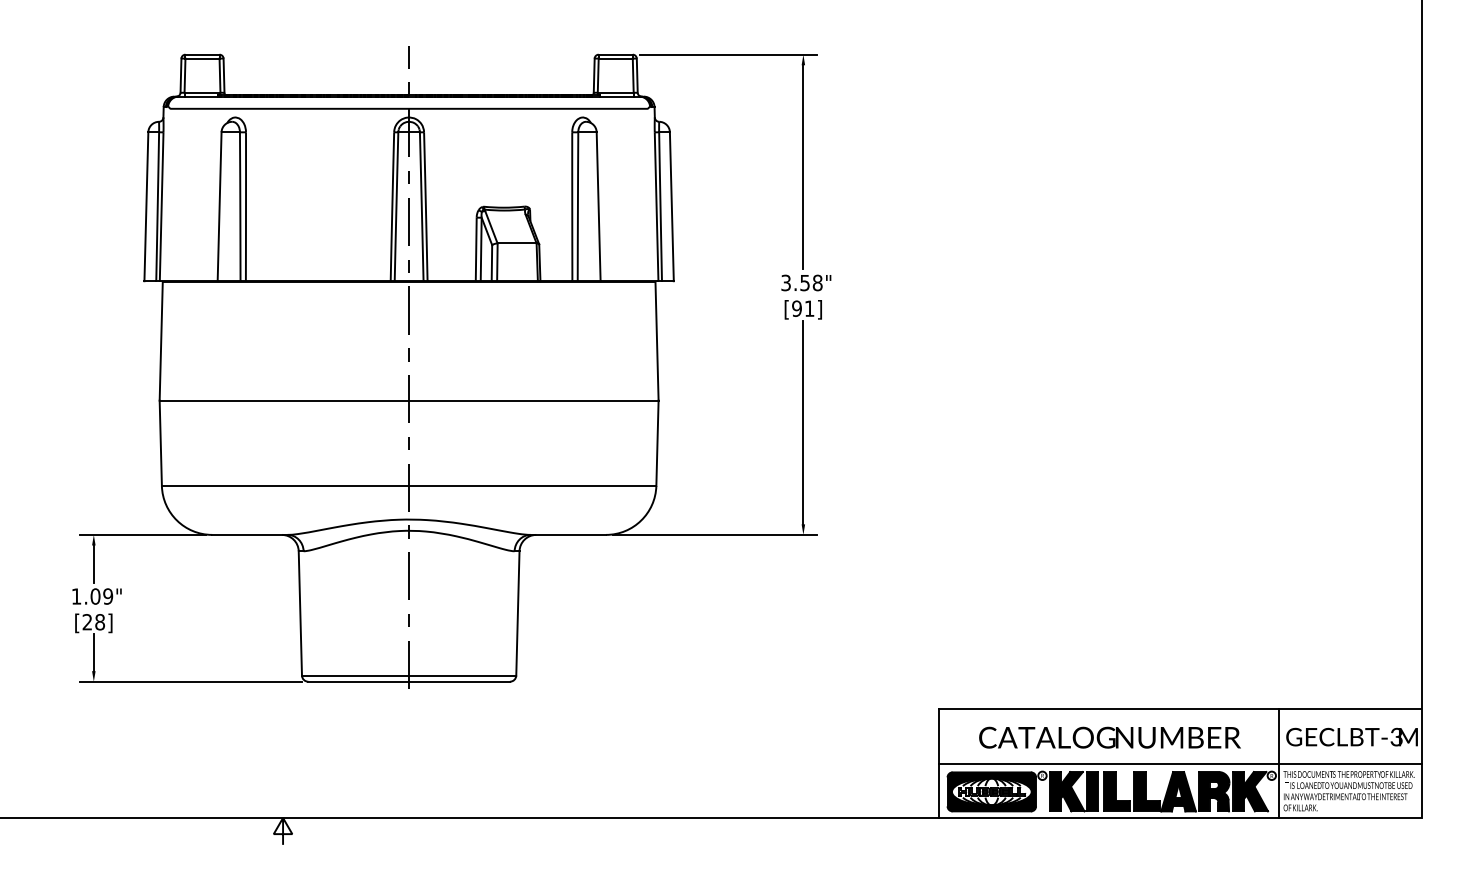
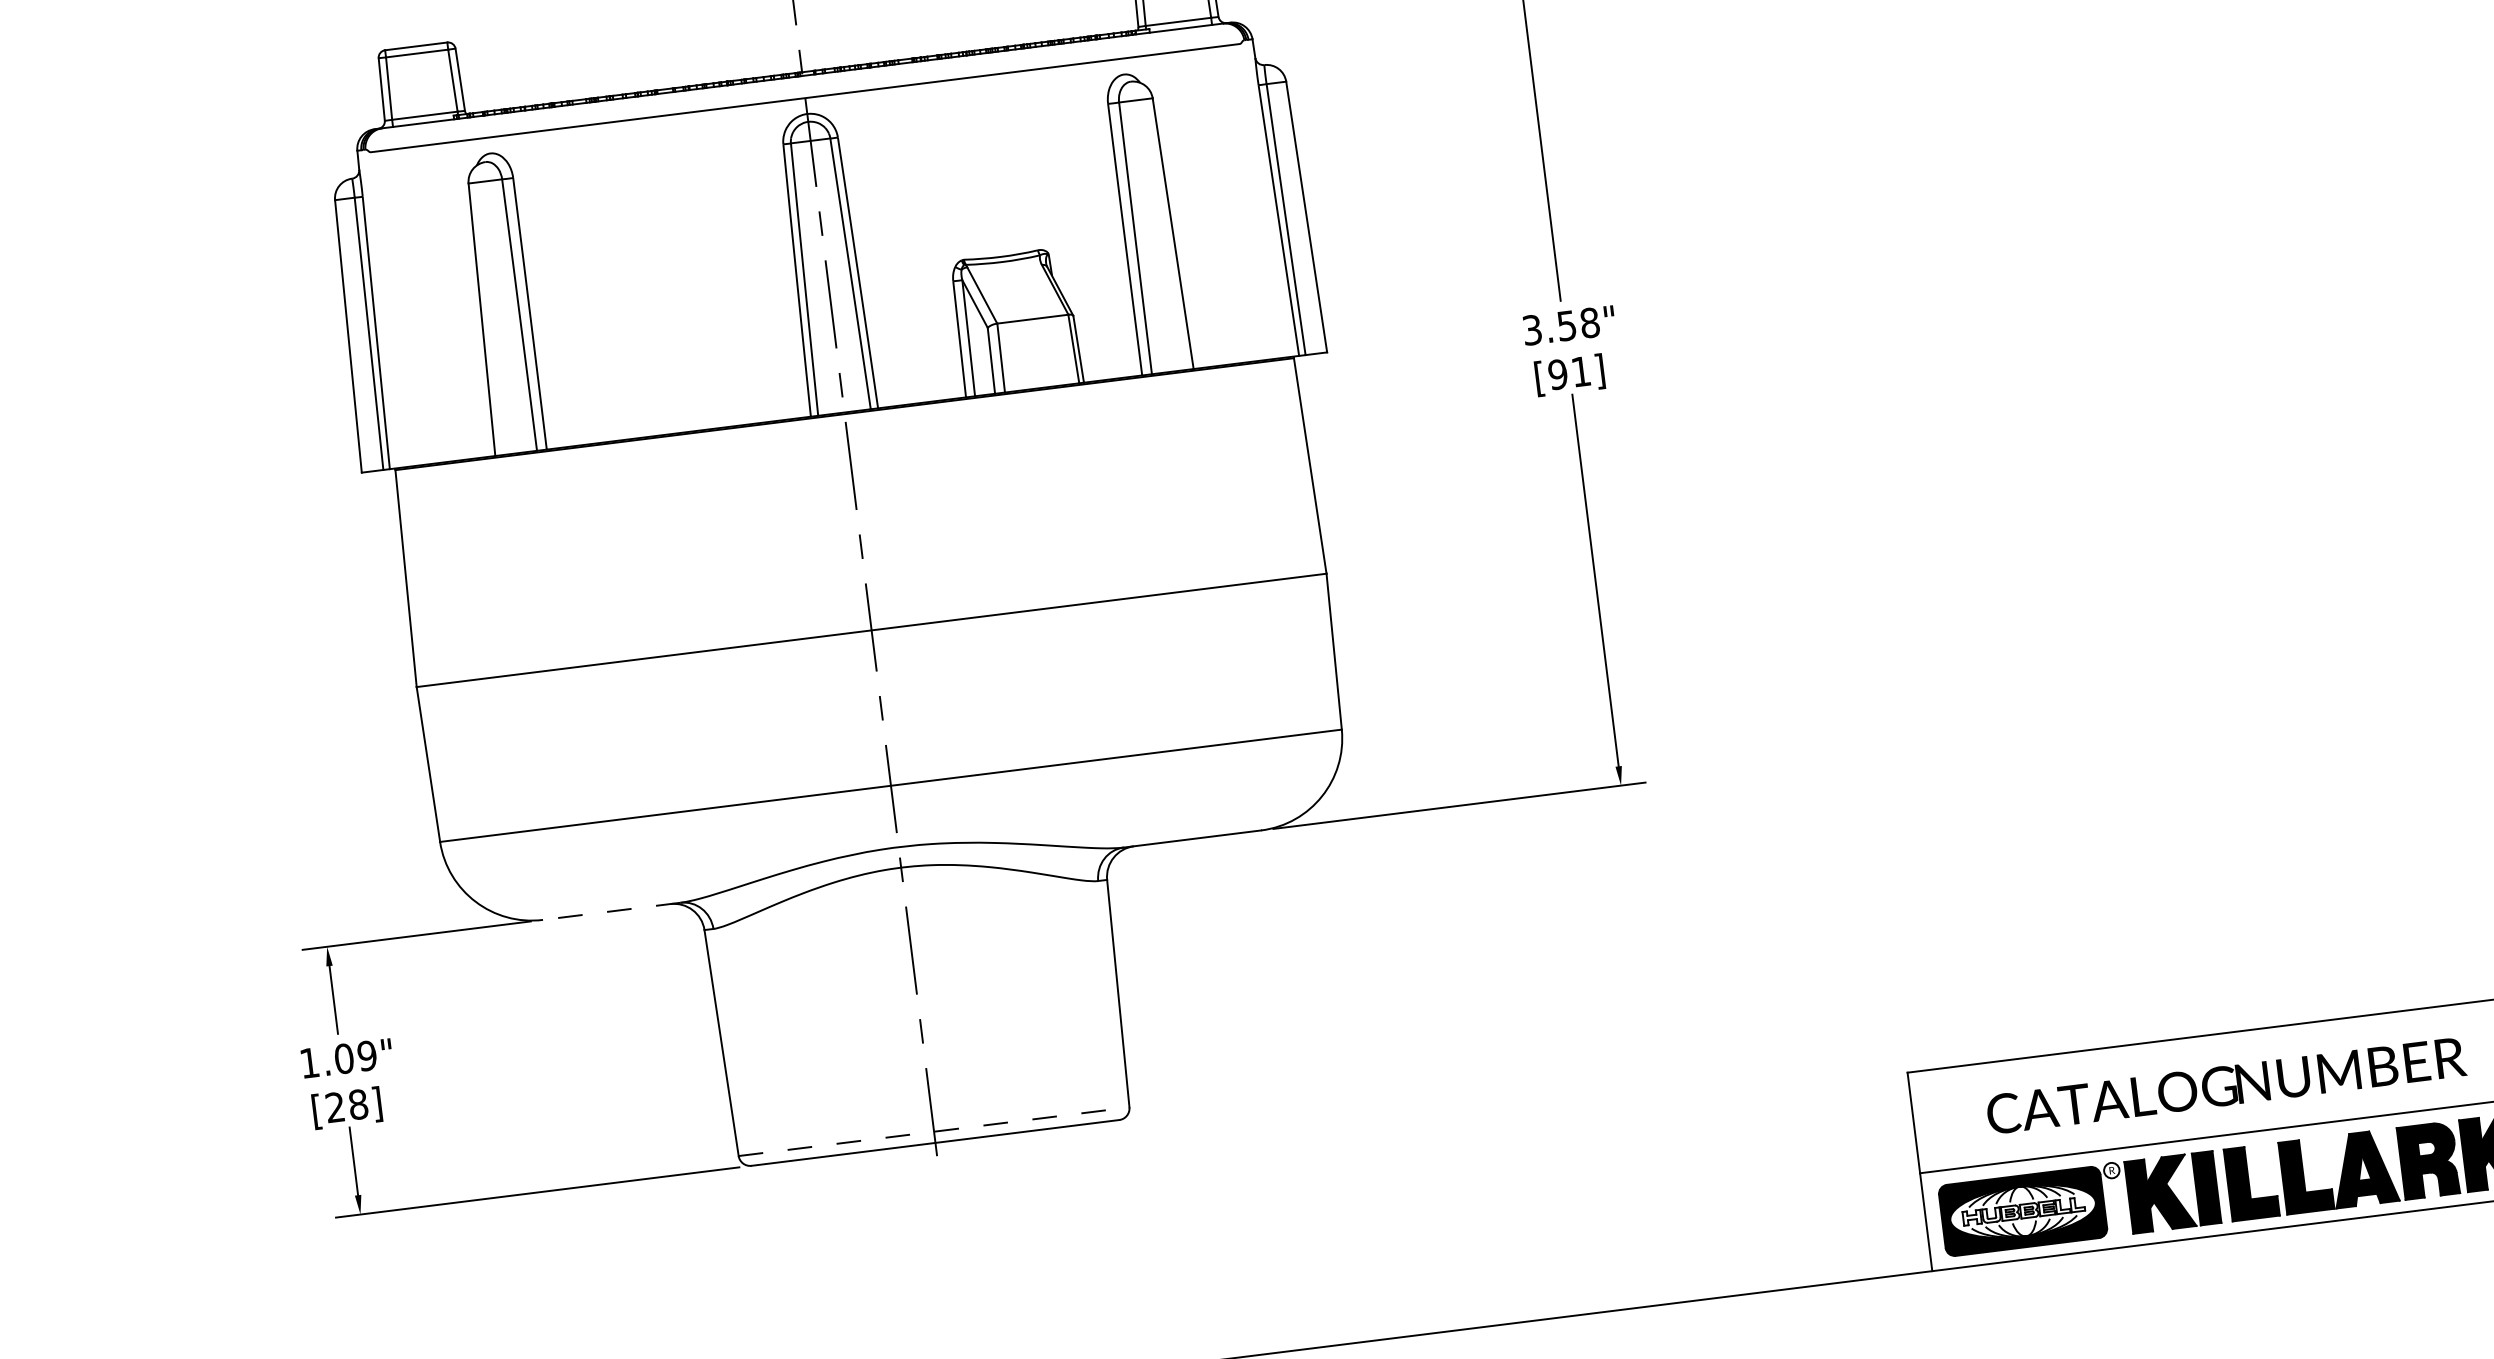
line: (249, 534) -> (610, 910), solid -> dashed
line: (409, 675) -> (934, 1131), solid -> dashed

